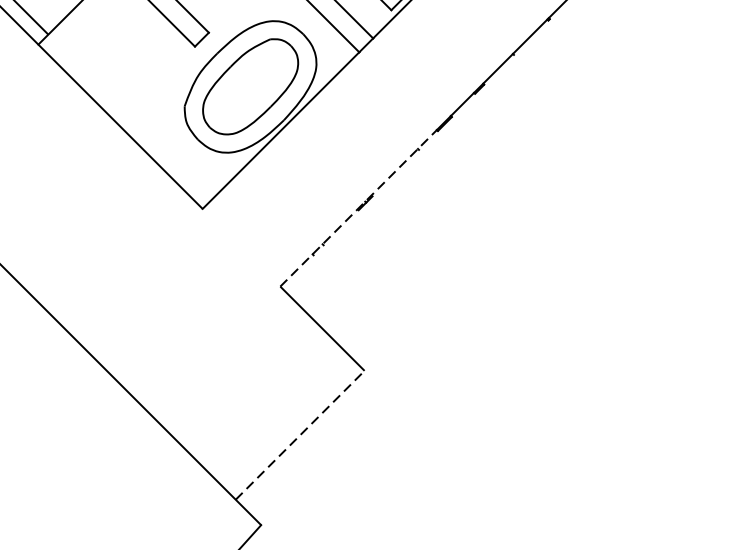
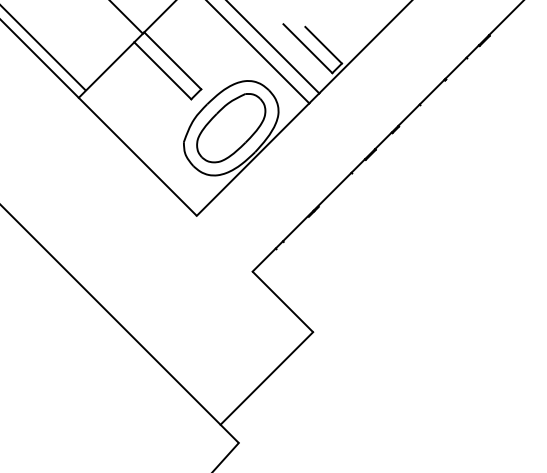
line: (358, 208) -> (308, 215), dashed -> solid
line: (301, 435) -> (267, 378), dashed -> solid

